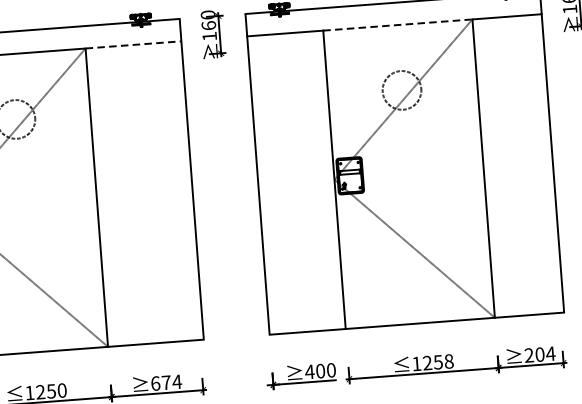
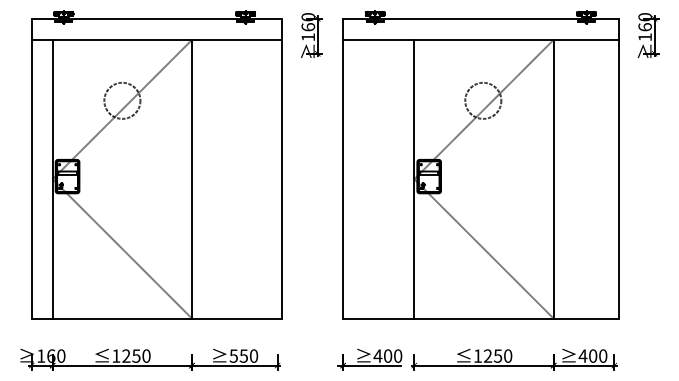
line: (397, 24) -> (483, 39), dashed -> solid
line: (133, 44) -> (236, 39), dashed -> solid
text: (539, 354) -> (592, 355), 204 -> 400
text: (449, 361) -> (508, 356), 1258 -> 1250
text: (165, 382) -> (243, 355), 674 -> 550

